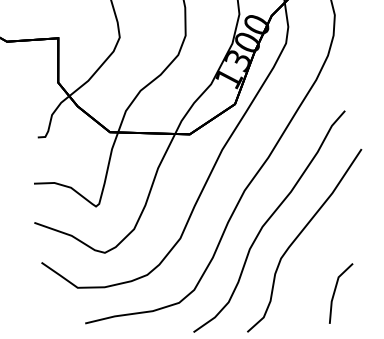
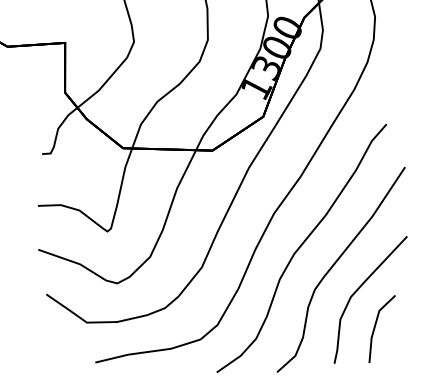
curve: (321, 257) -> (360, 288), added

